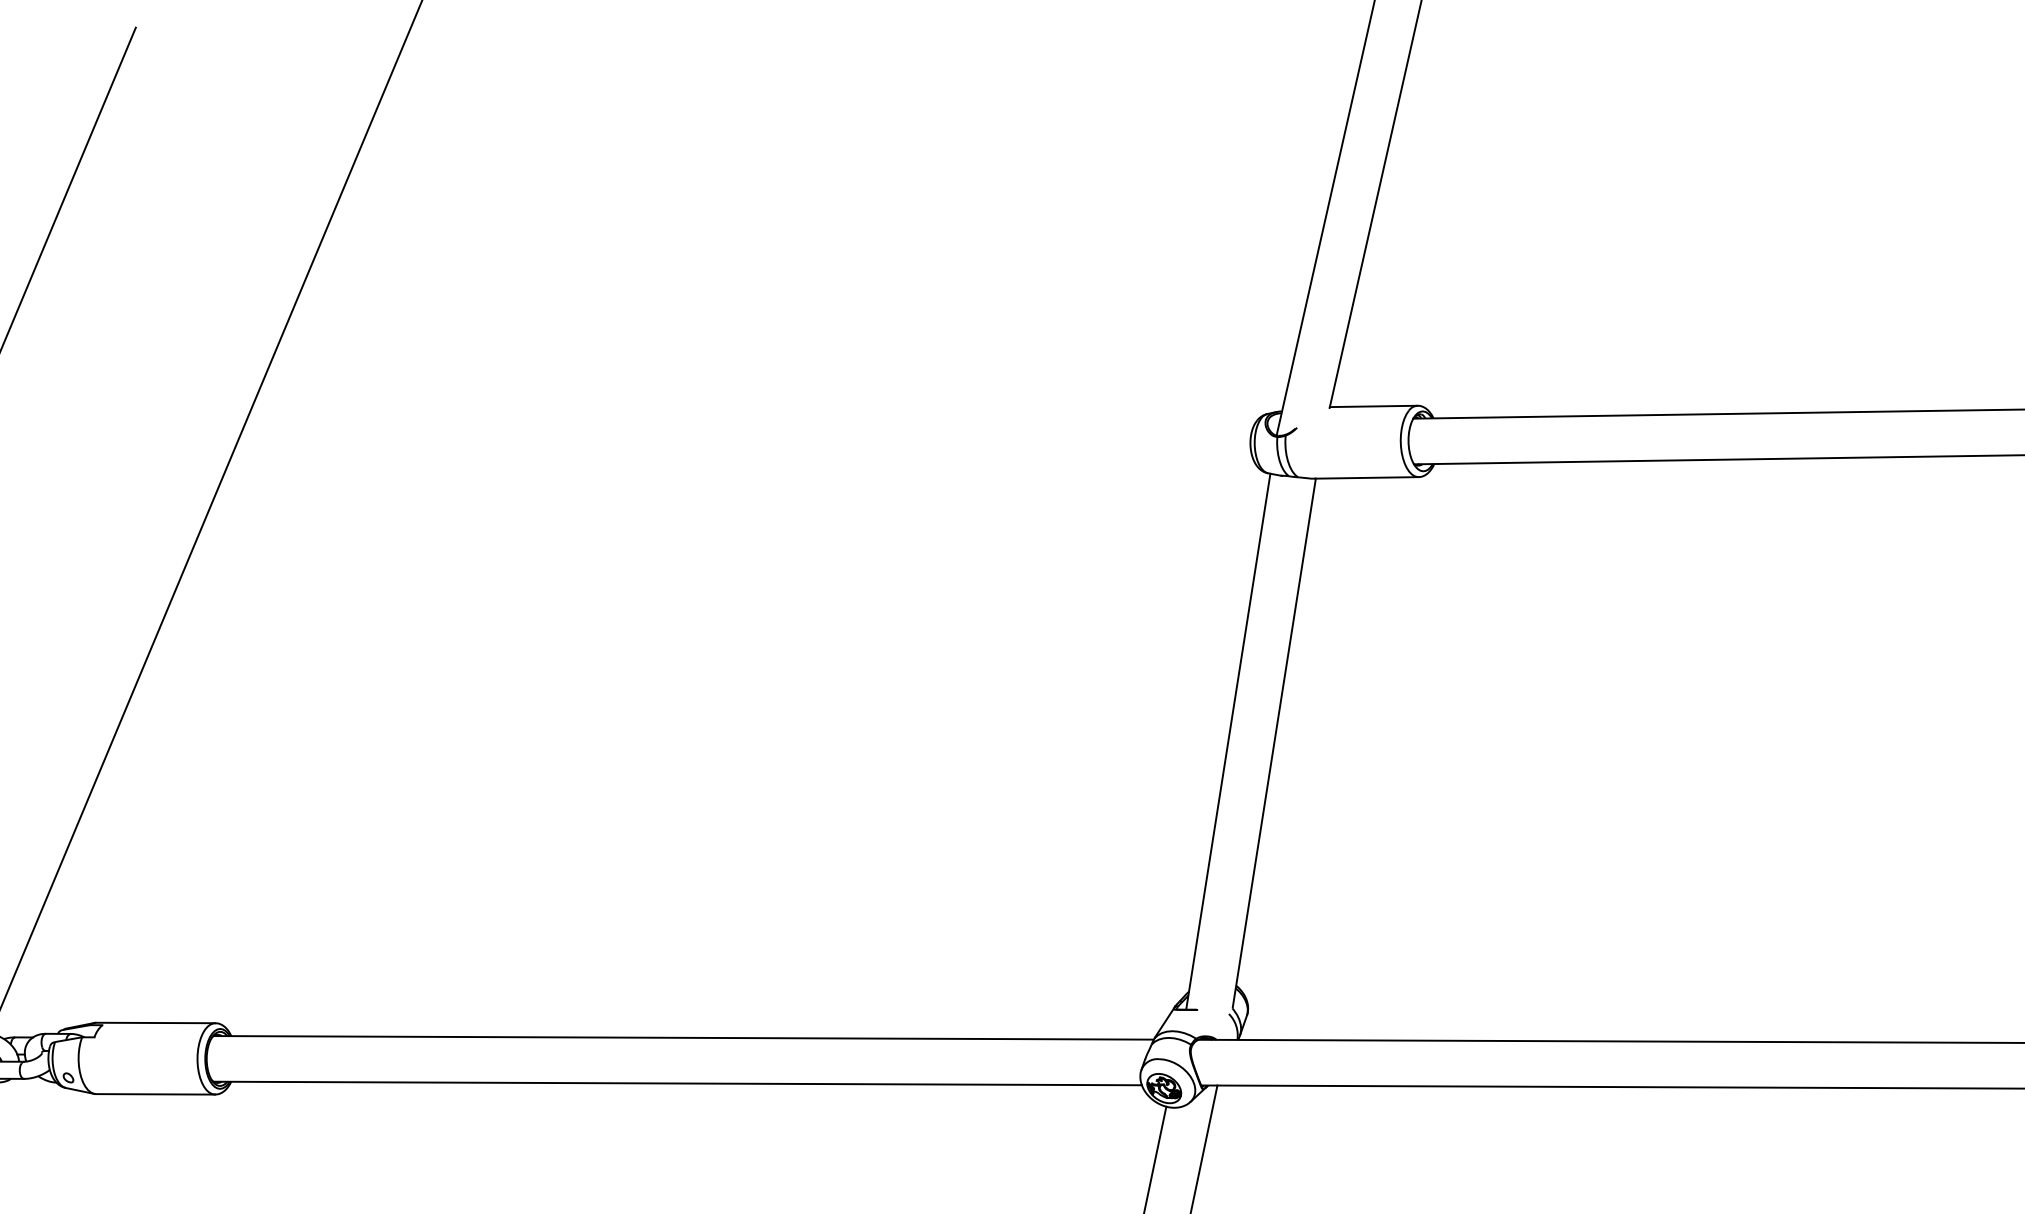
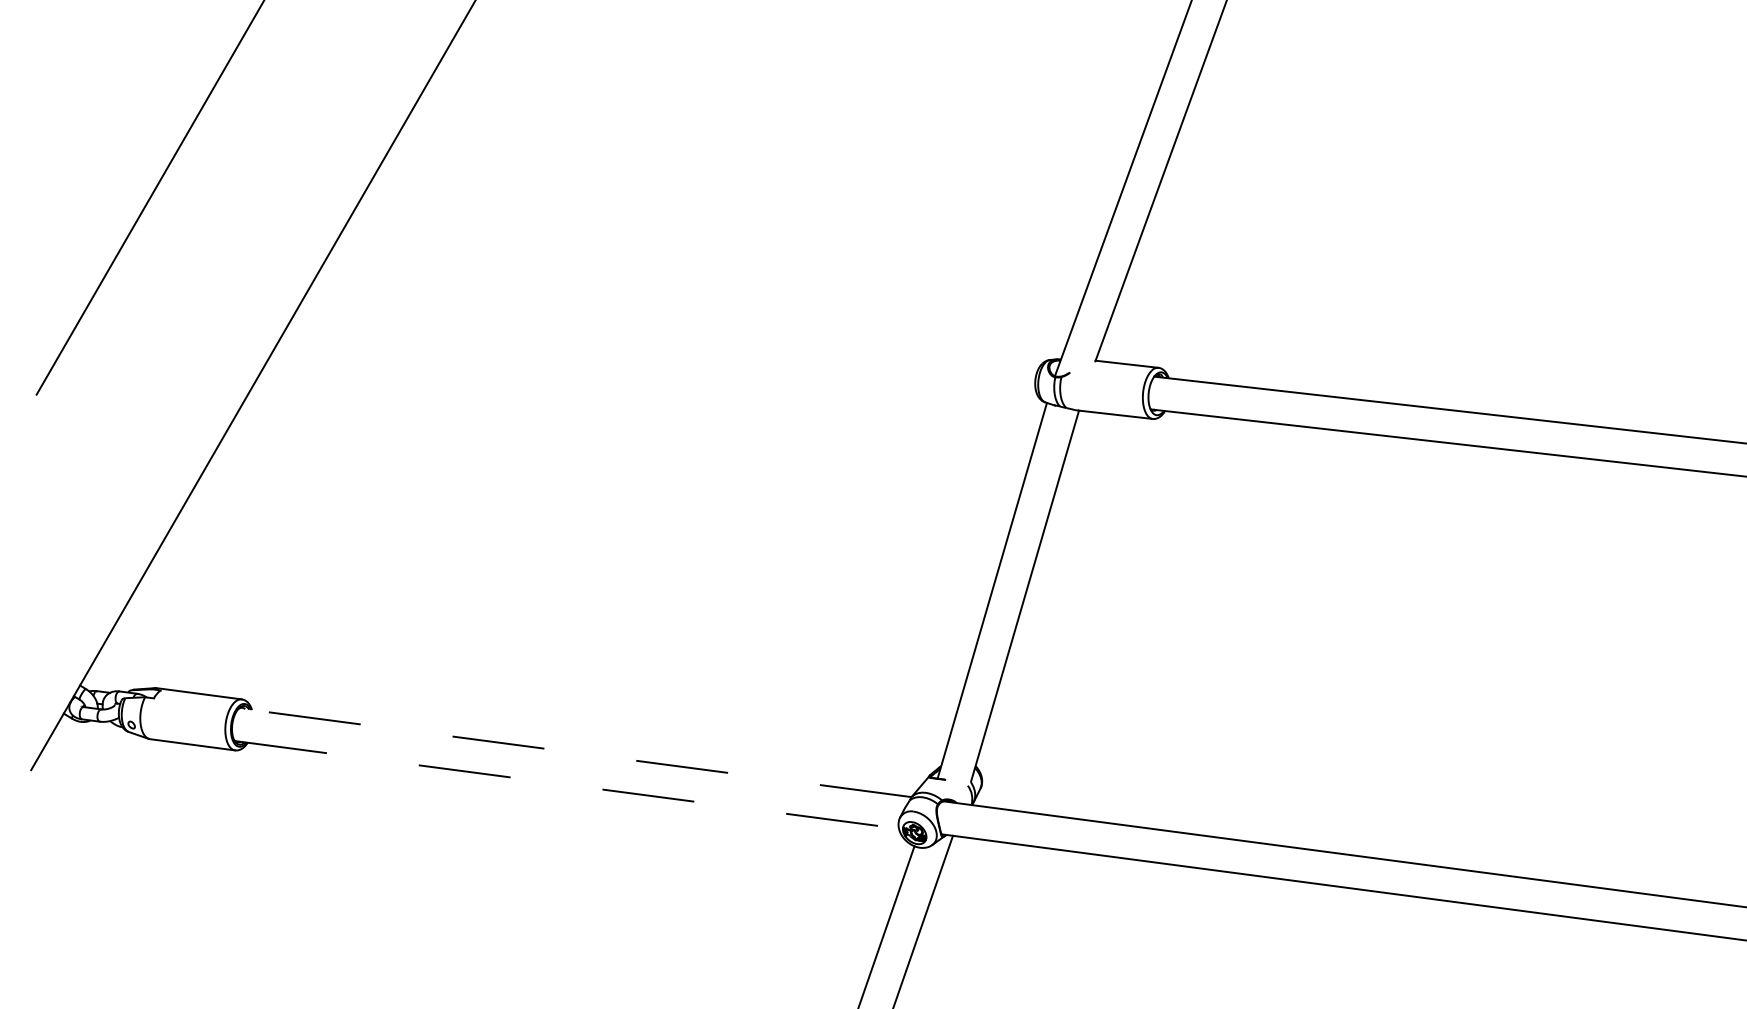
line: (683, 1037) -> (575, 752), solid -> dashed
line: (678, 1082) -> (567, 784), solid -> dashed

